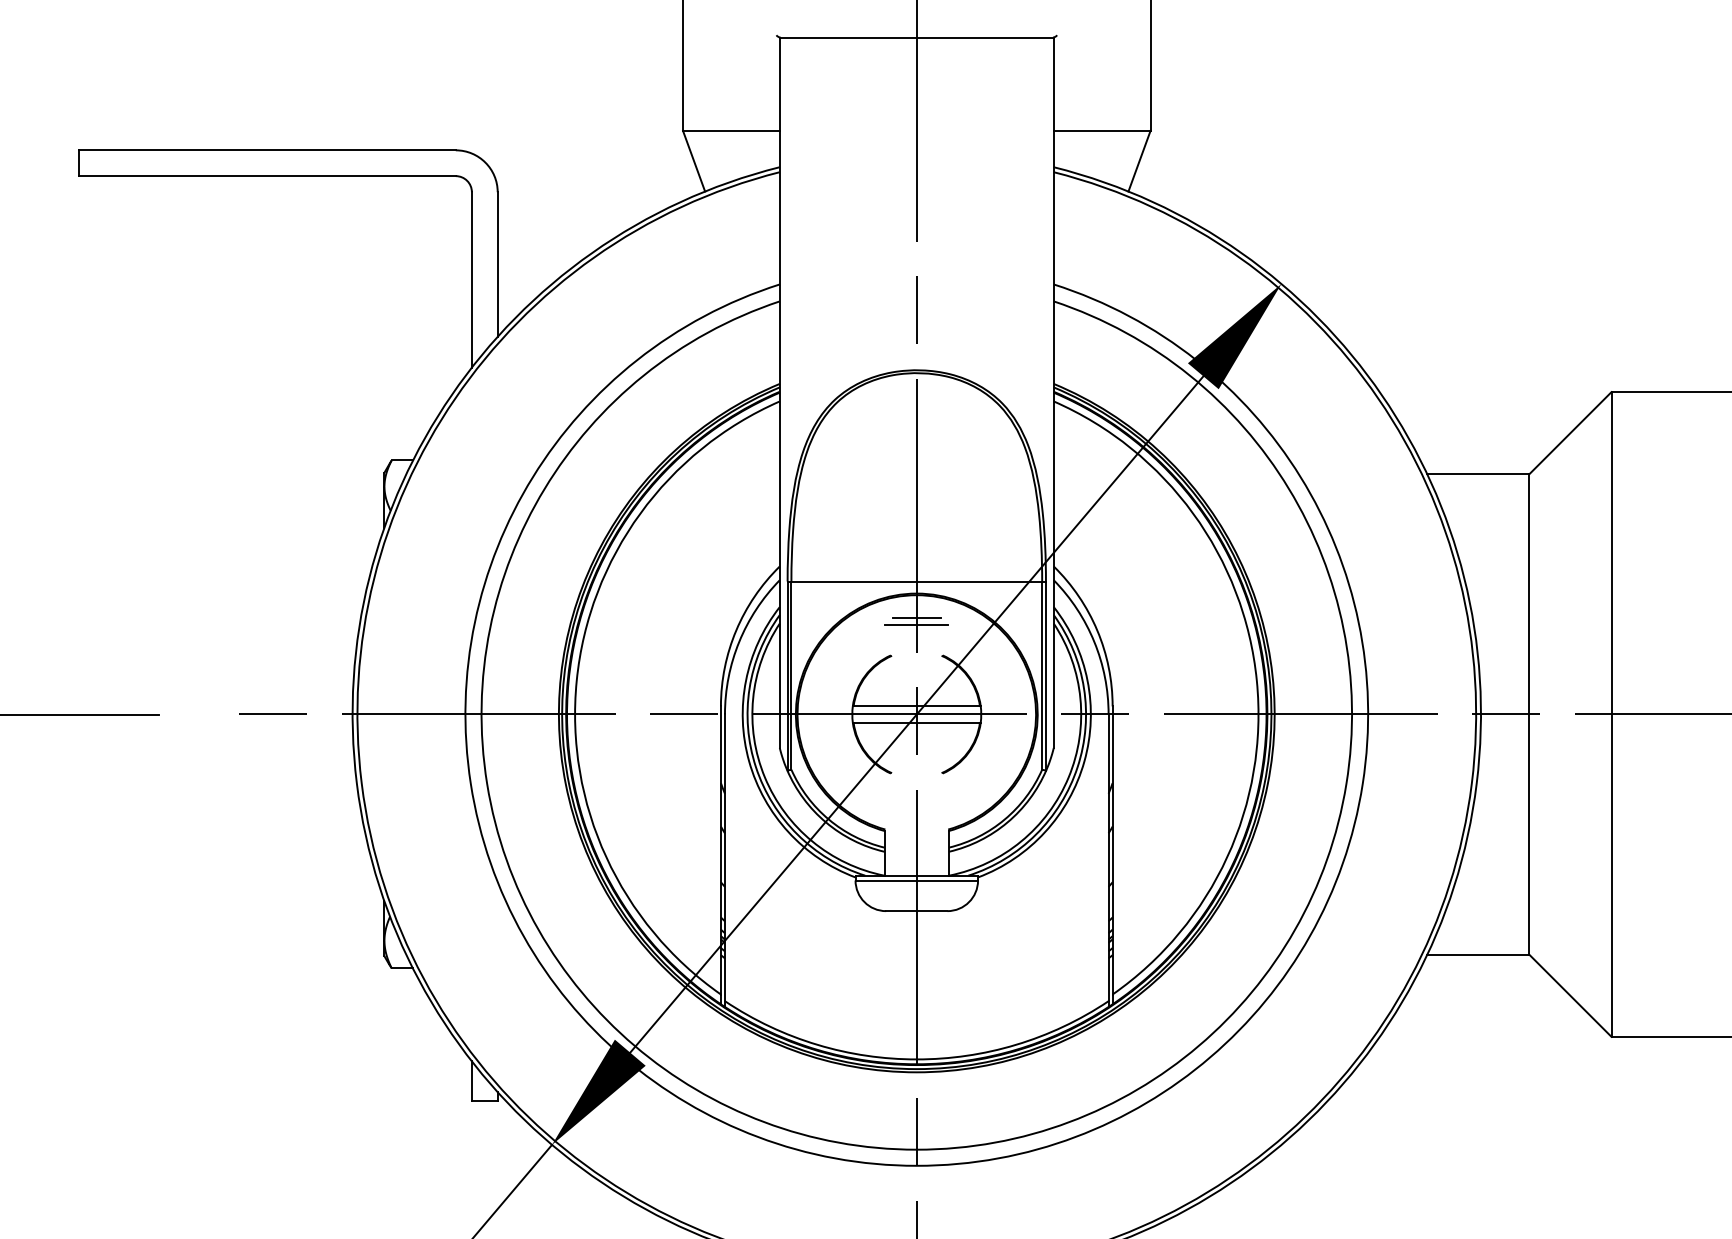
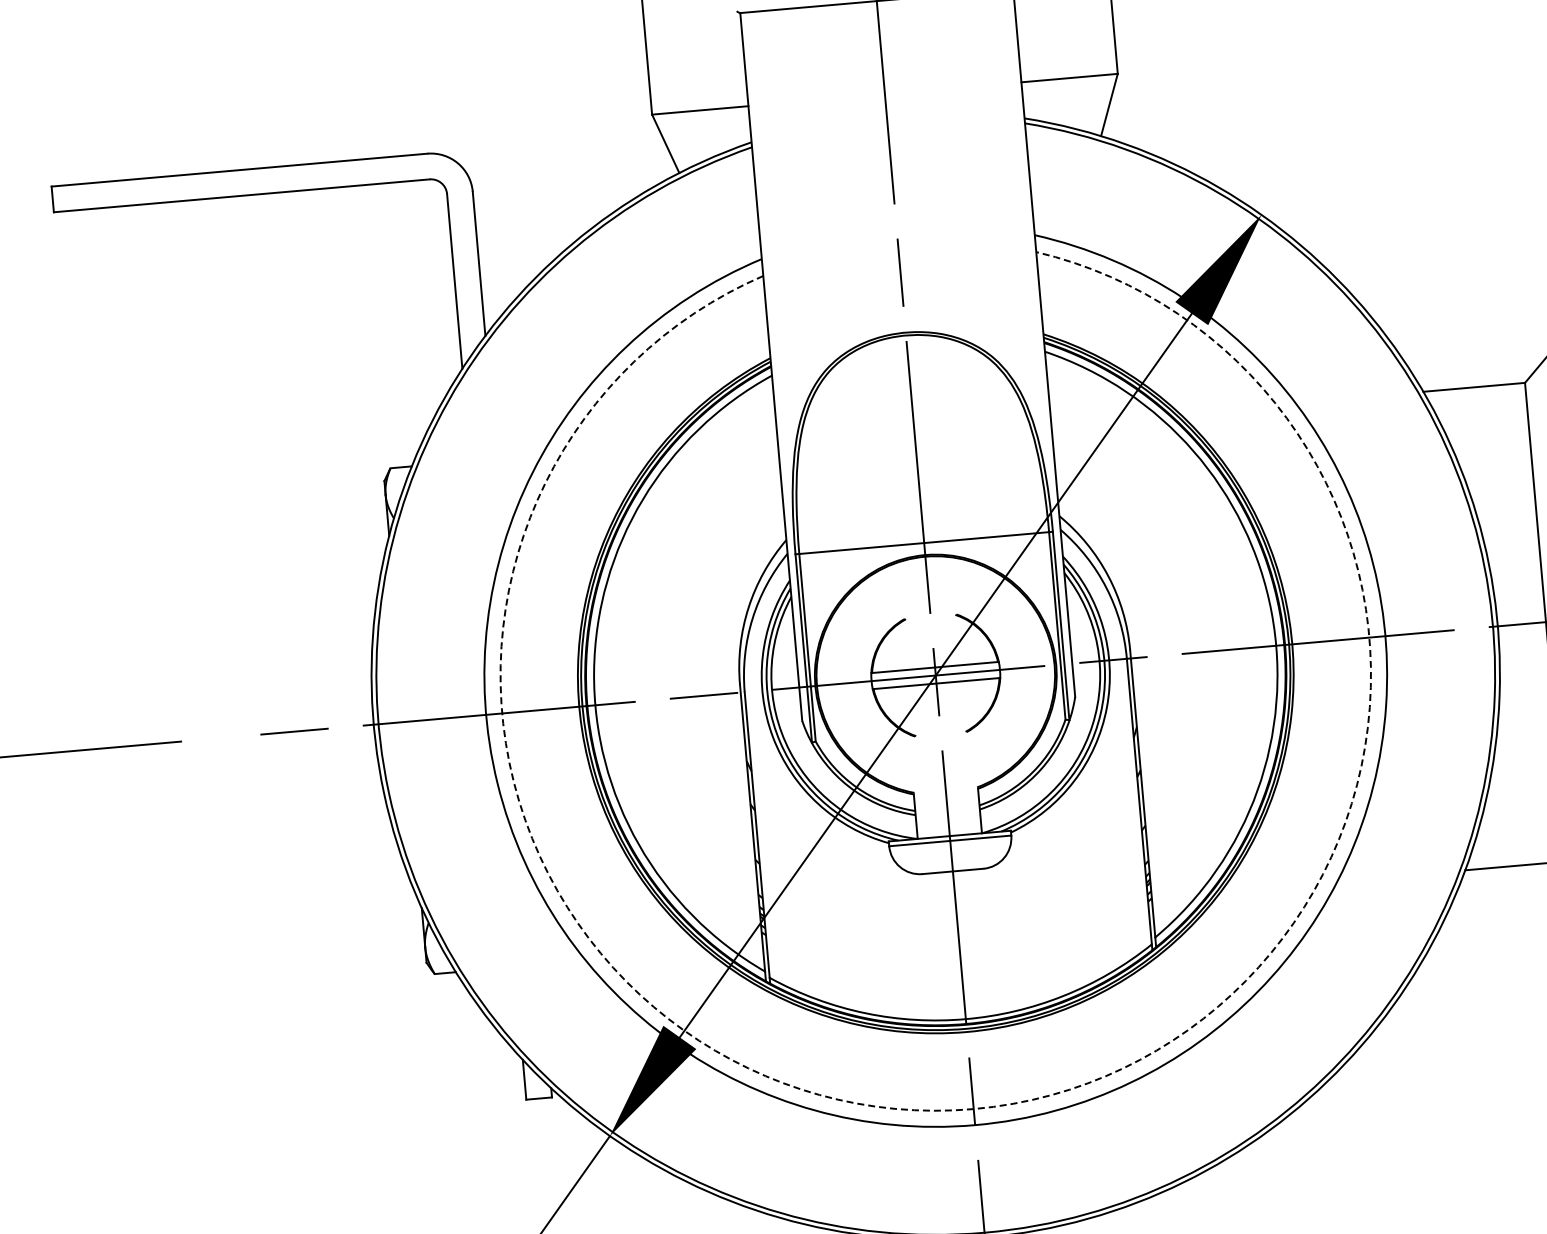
line: (916, 617) -> (927, 578), removed
line: (916, 624) -> (927, 585), removed
arc: (916, 1149) -> (973, 1108), solid -> dashed

